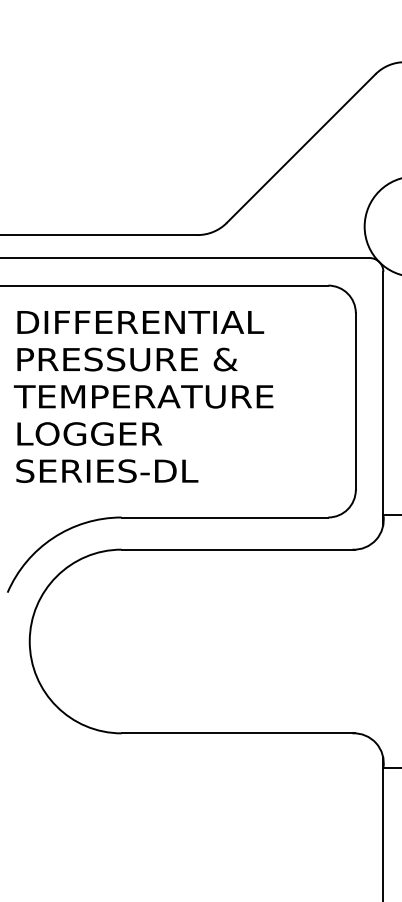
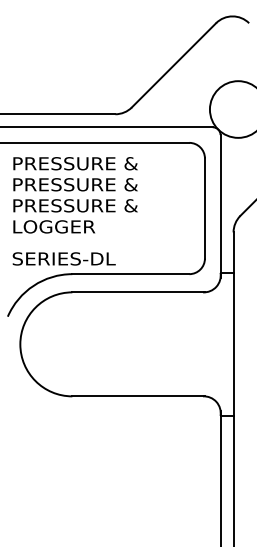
text: (141, 322) -> (83, 163), DIFFERENTIAL -> PRESSURE &
text: (143, 396) -> (84, 205), TEMPERATURE -> PRESSURE &
text: (105, 470) -> (63, 258), moved

